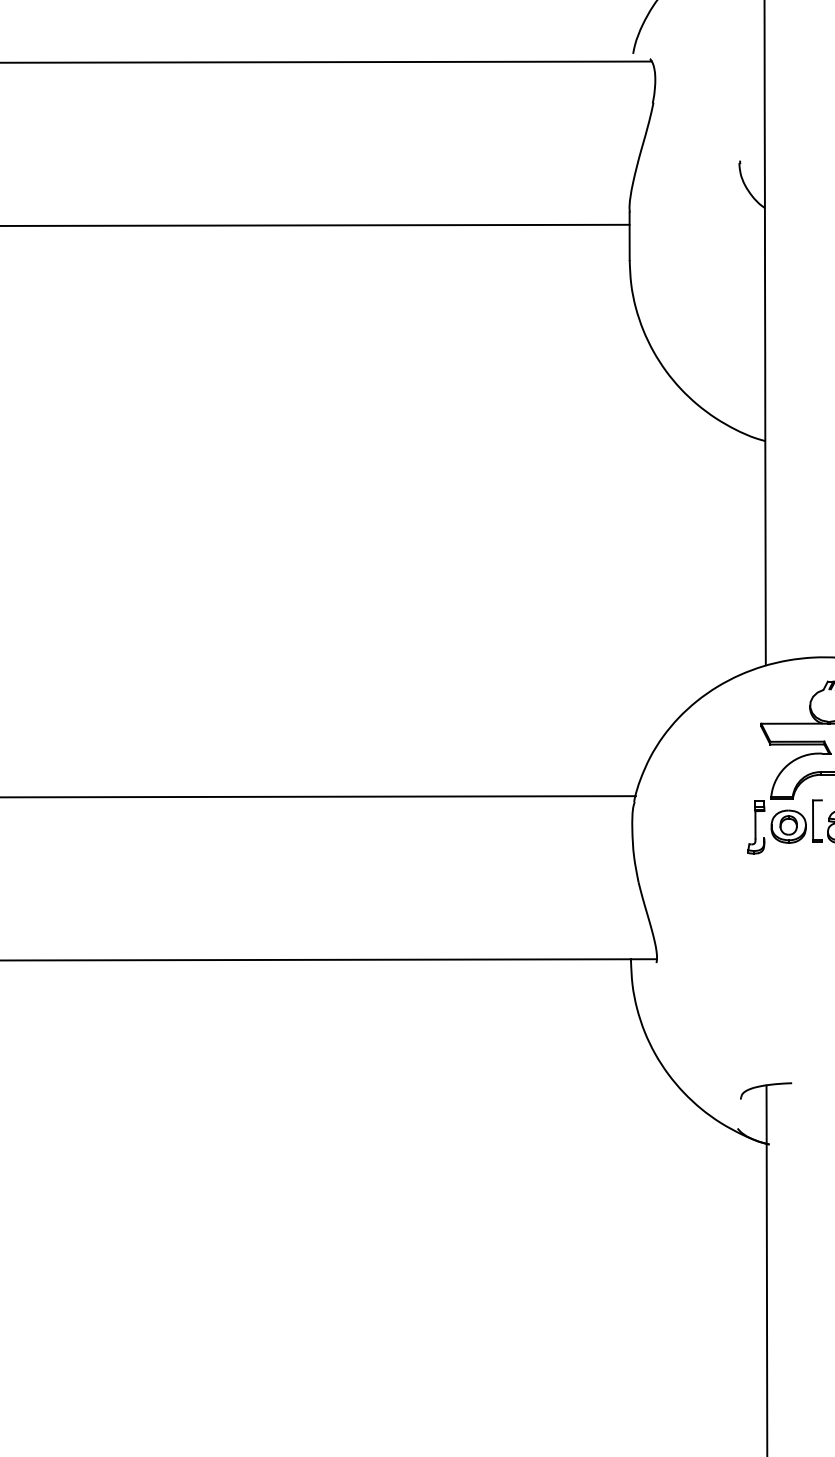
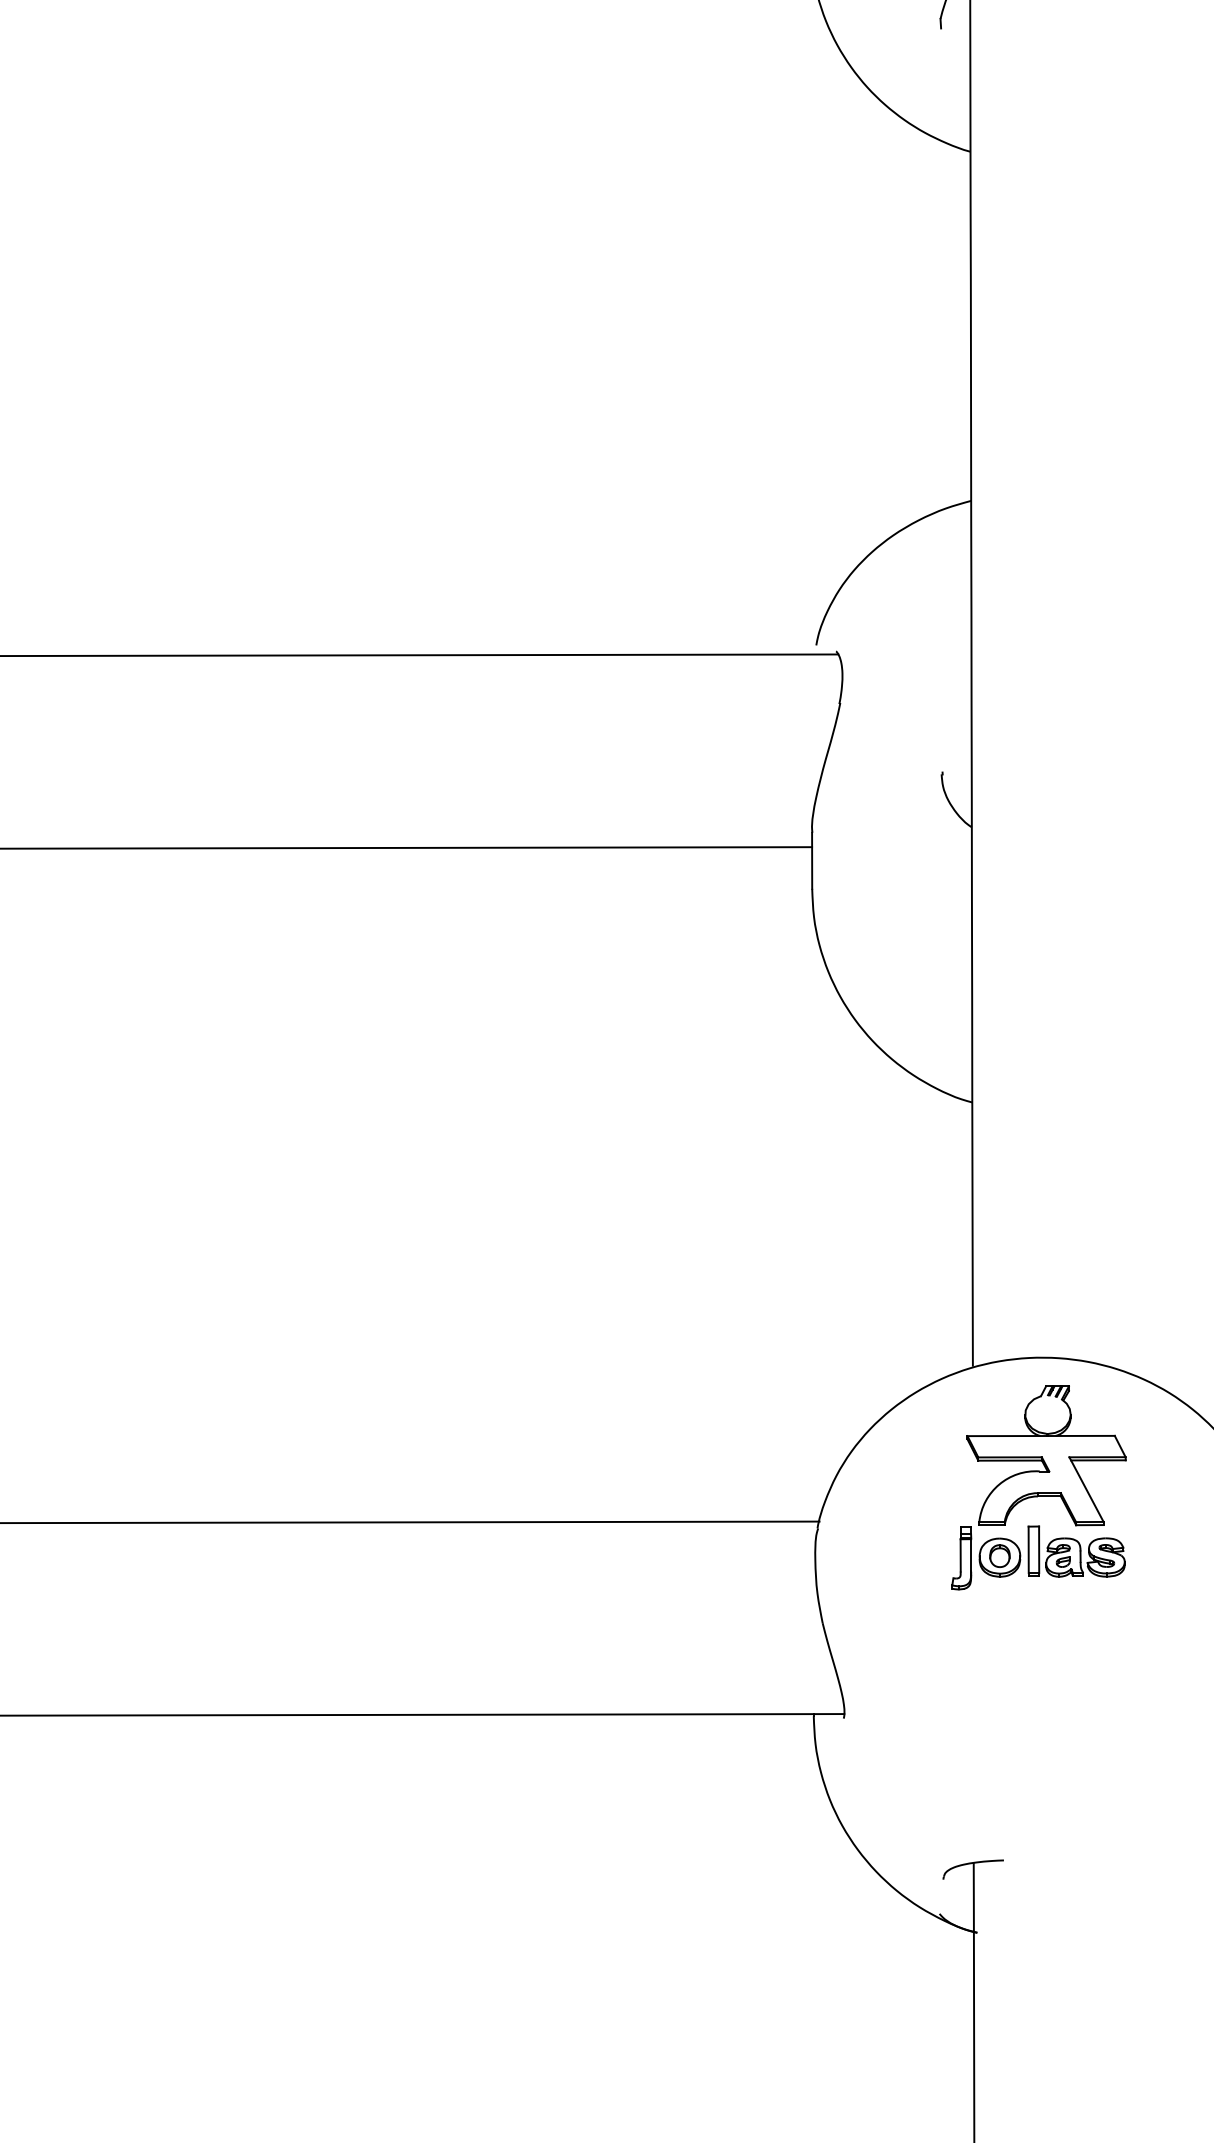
line: (822, 819) -> (1039, 1549), added
line: (764, 824) -> (971, 1555), added

